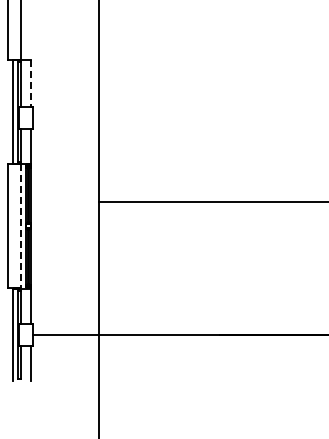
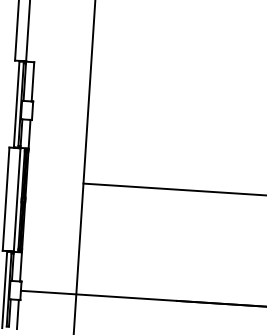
line: (30, 83) -> (32, 81), dashed -> solid
line: (21, 226) -> (17, 200), dashed -> solid

